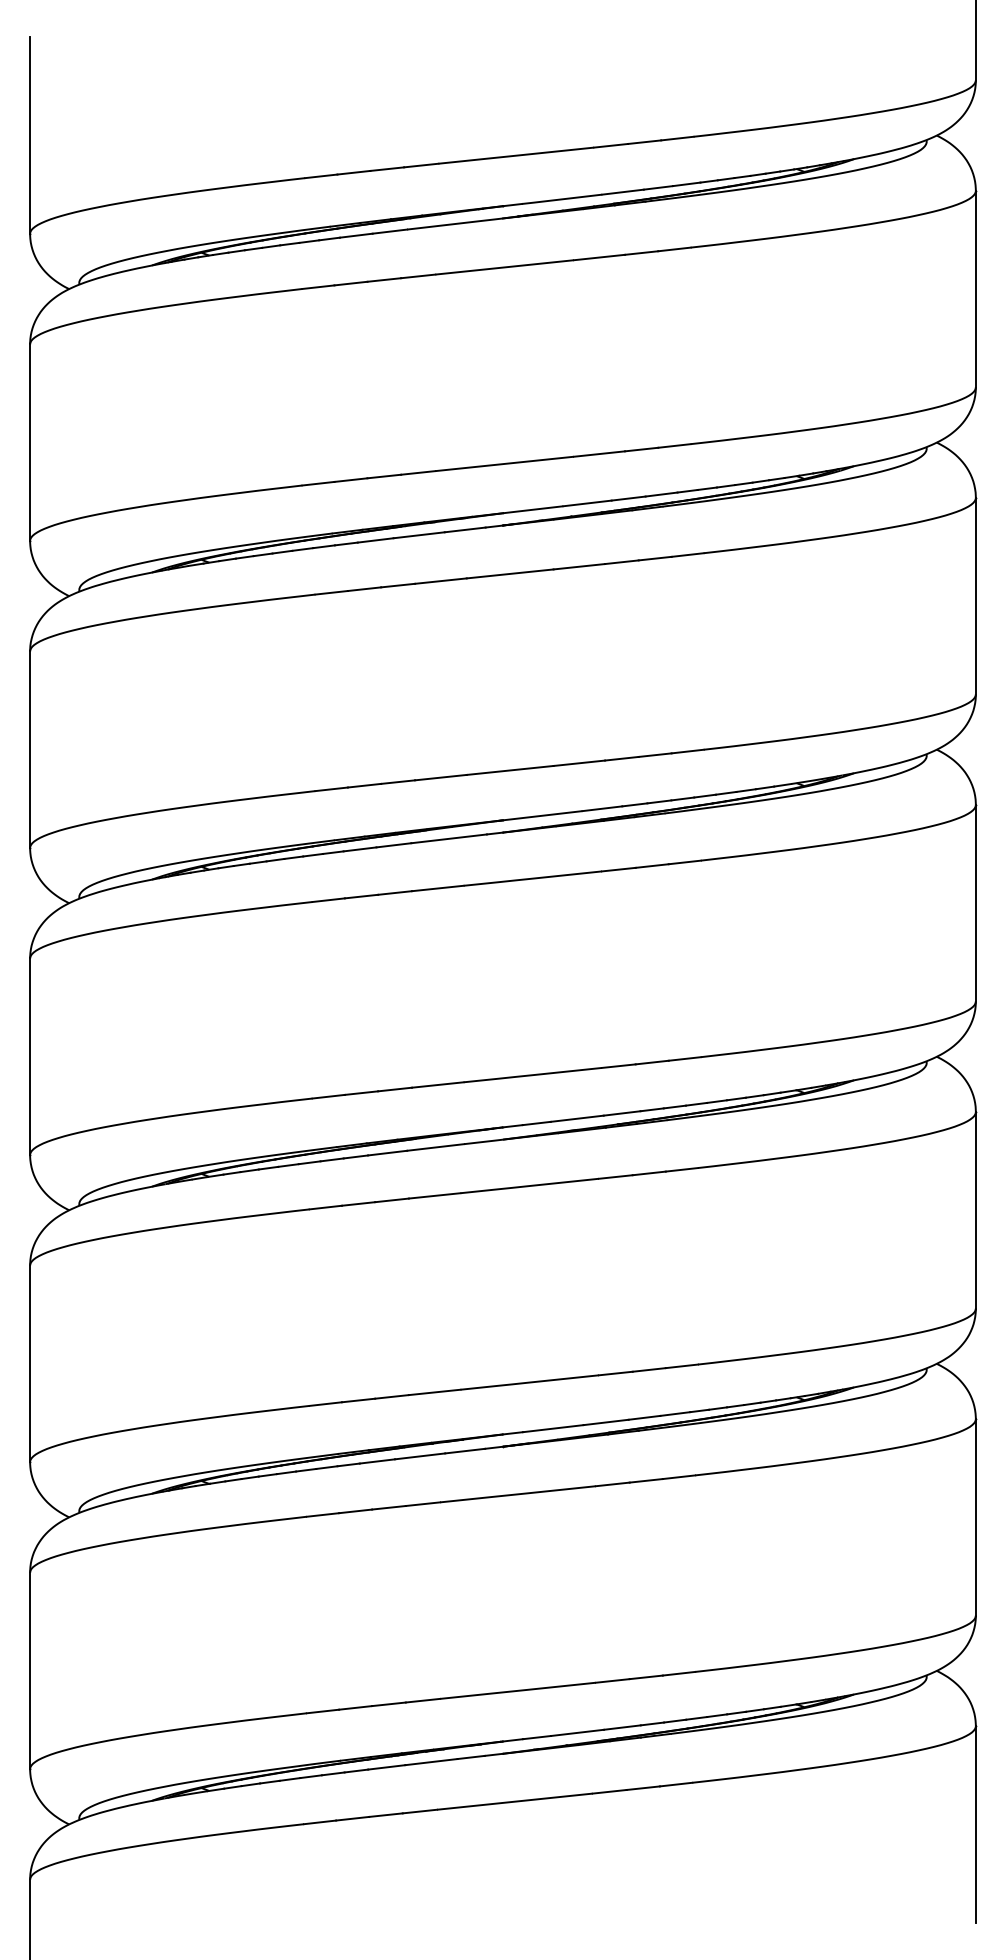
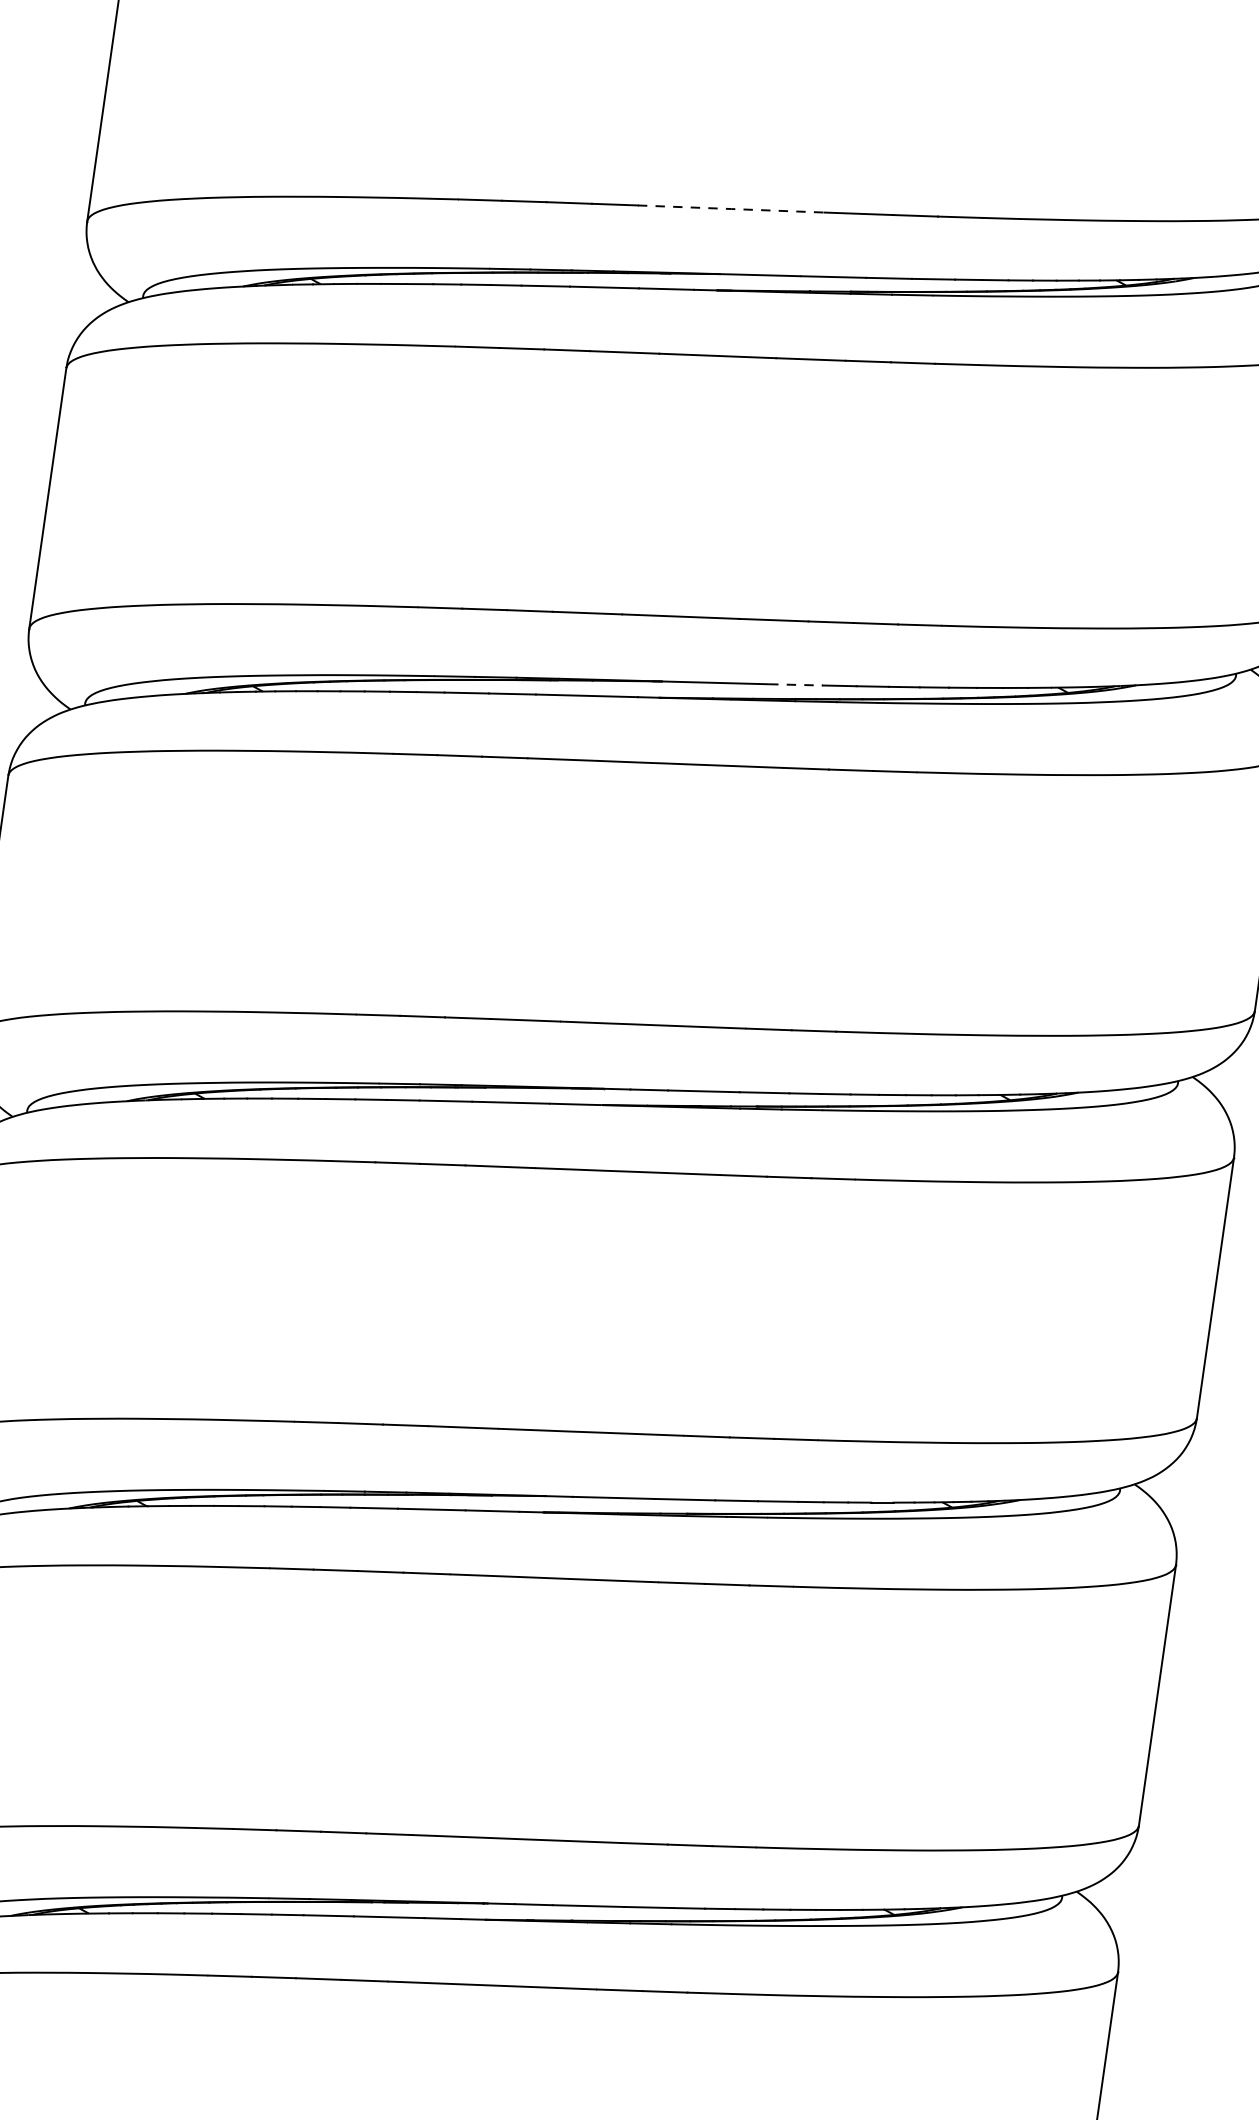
line: (504, 463) -> (731, 208), solid -> dashed
line: (602, 808) -> (796, 684), solid -> dashed

